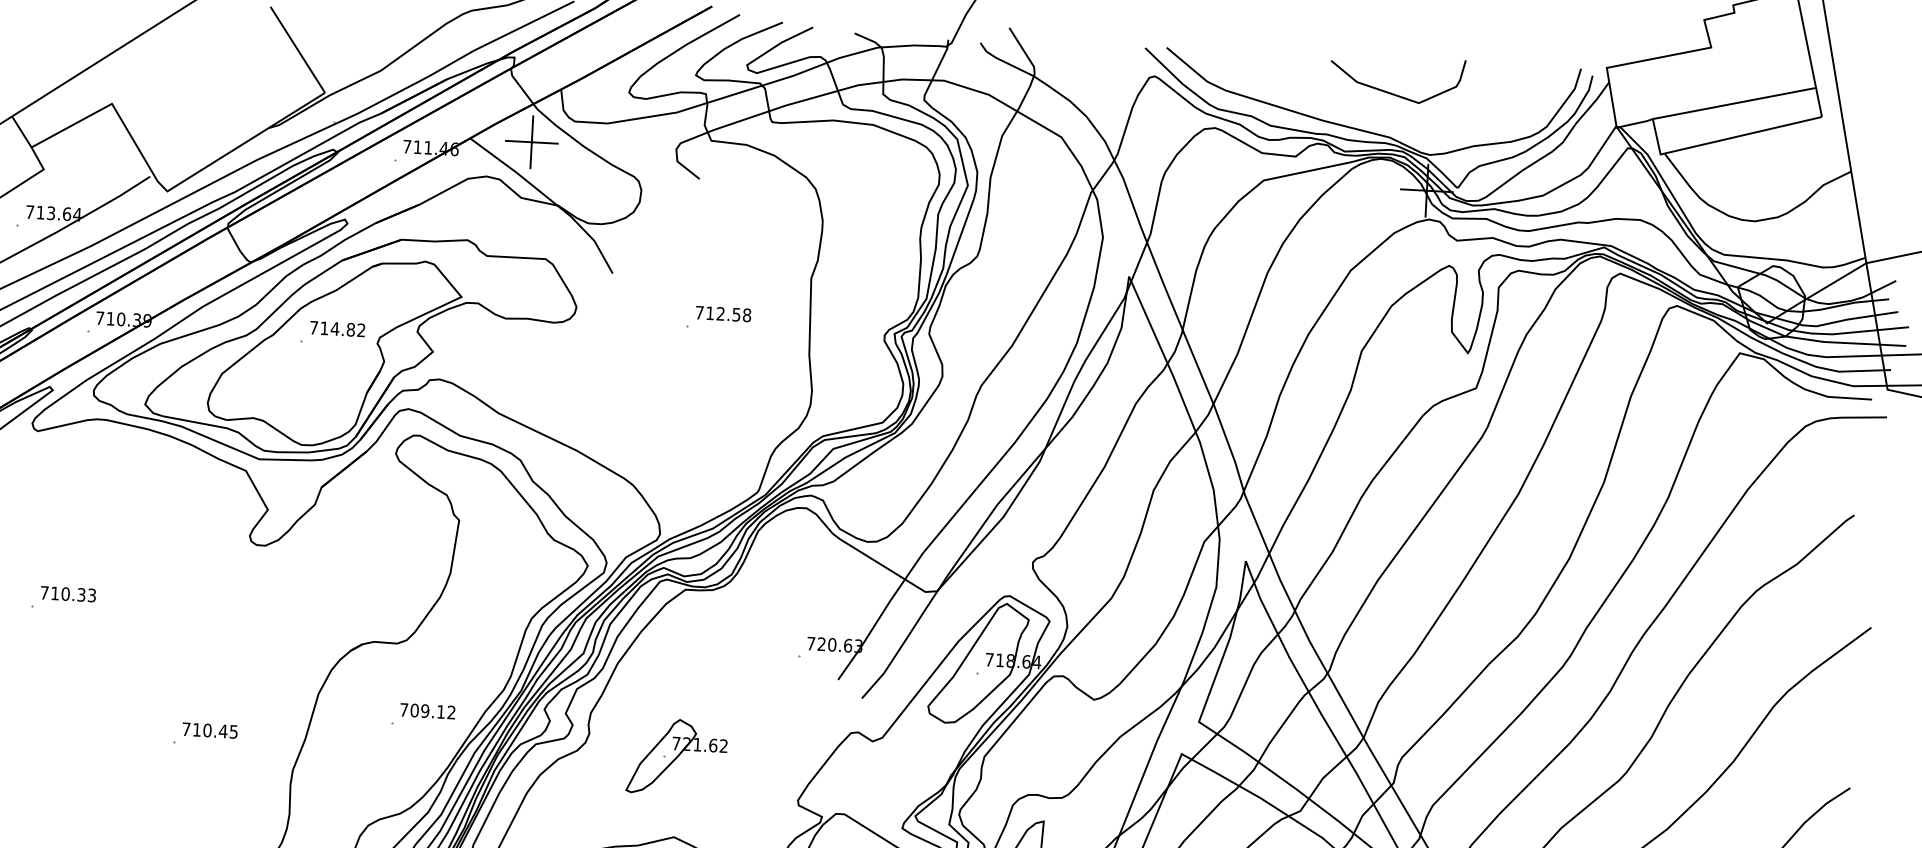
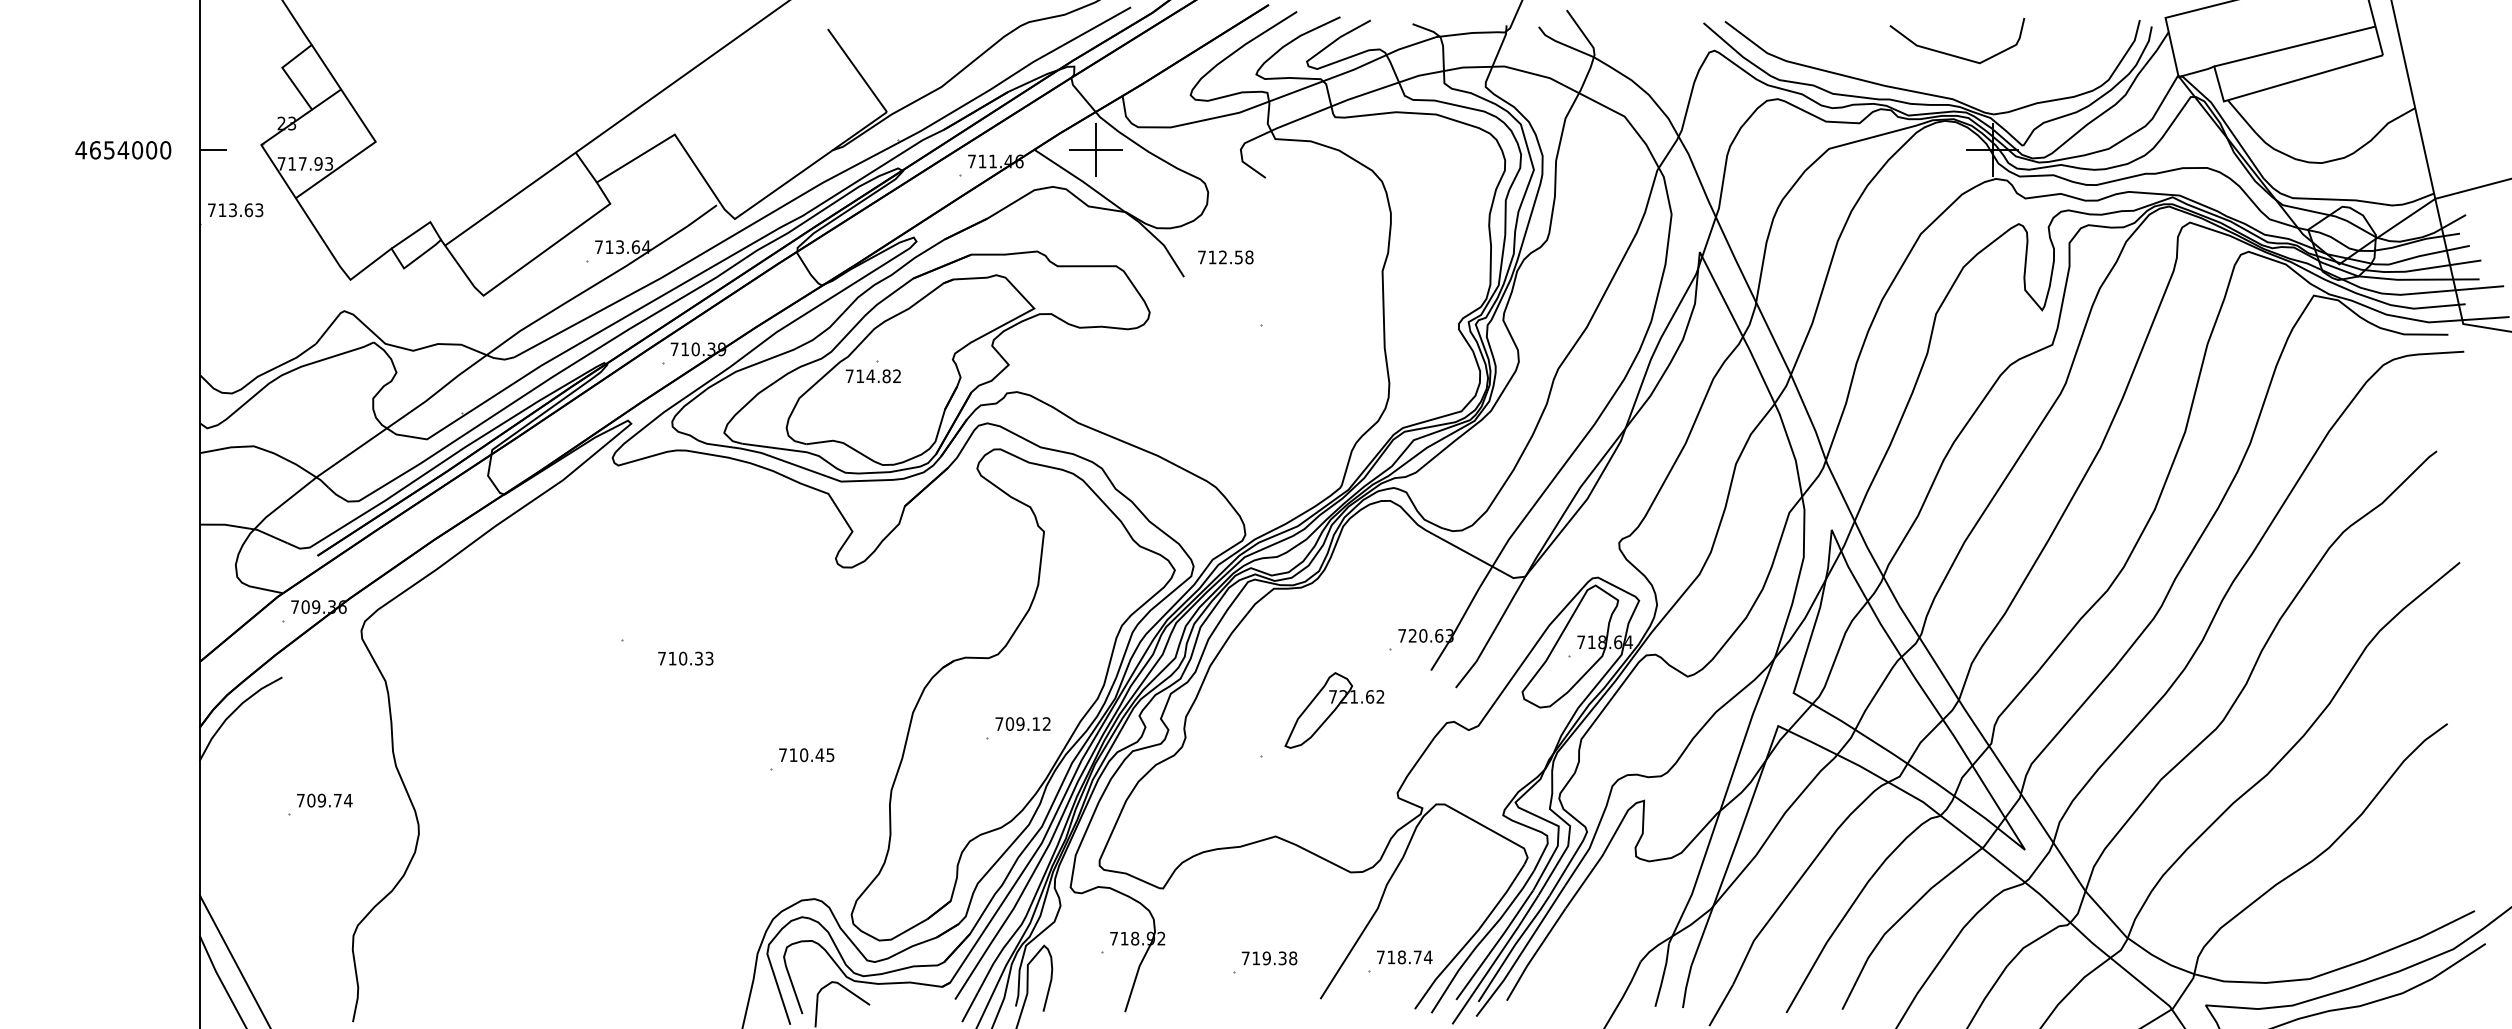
text: (723, 314) -> (1225, 257), moved
text: (336, 329) -> (872, 376), moved
text: (68, 594) -> (685, 658), moved
part: (677, 757) -> (1334, 710), moved

